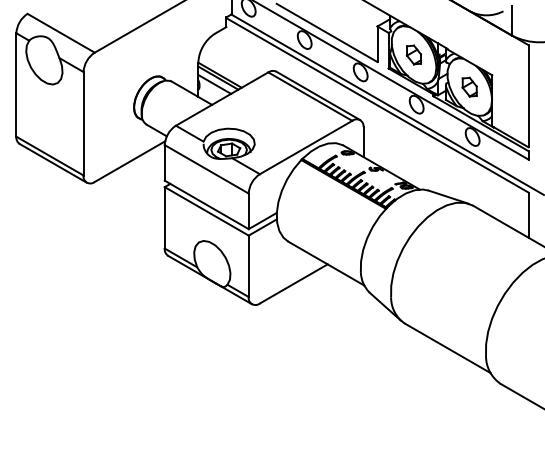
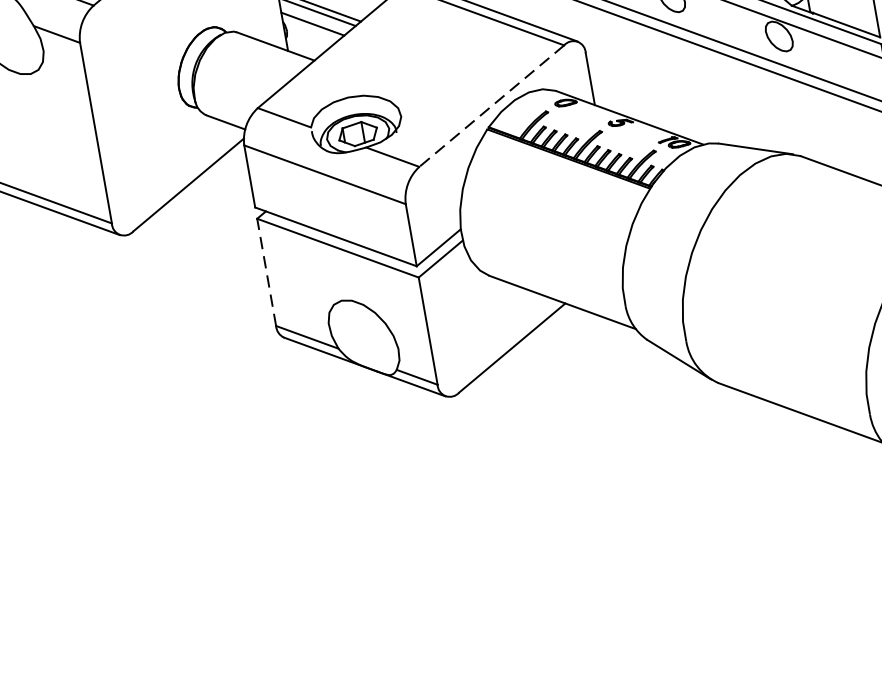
line: (305, 147) -> (490, 106), solid -> dashed
line: (164, 217) -> (266, 271), solid -> dashed

